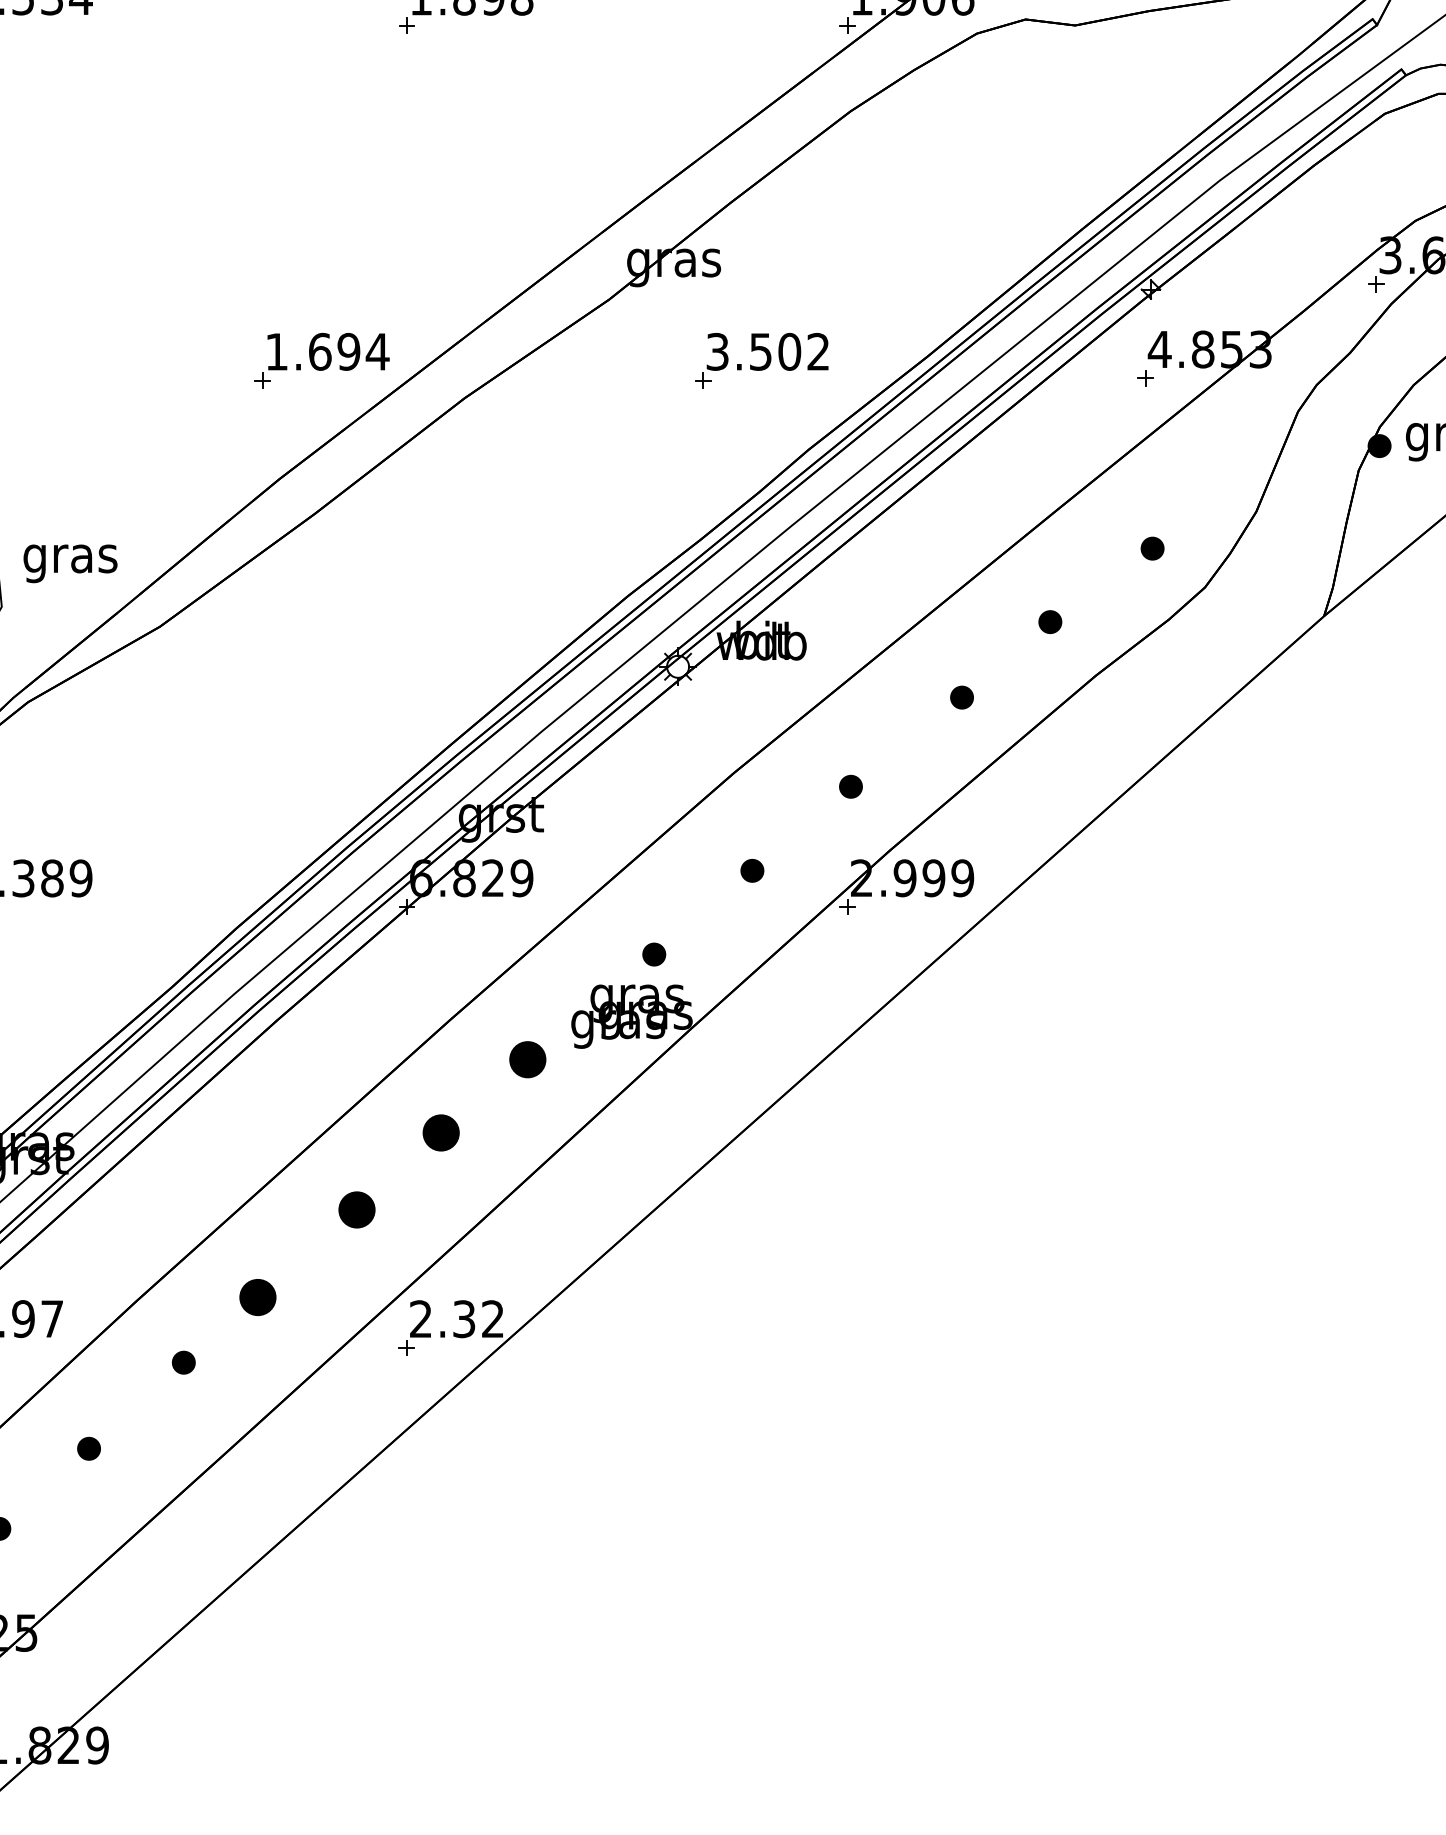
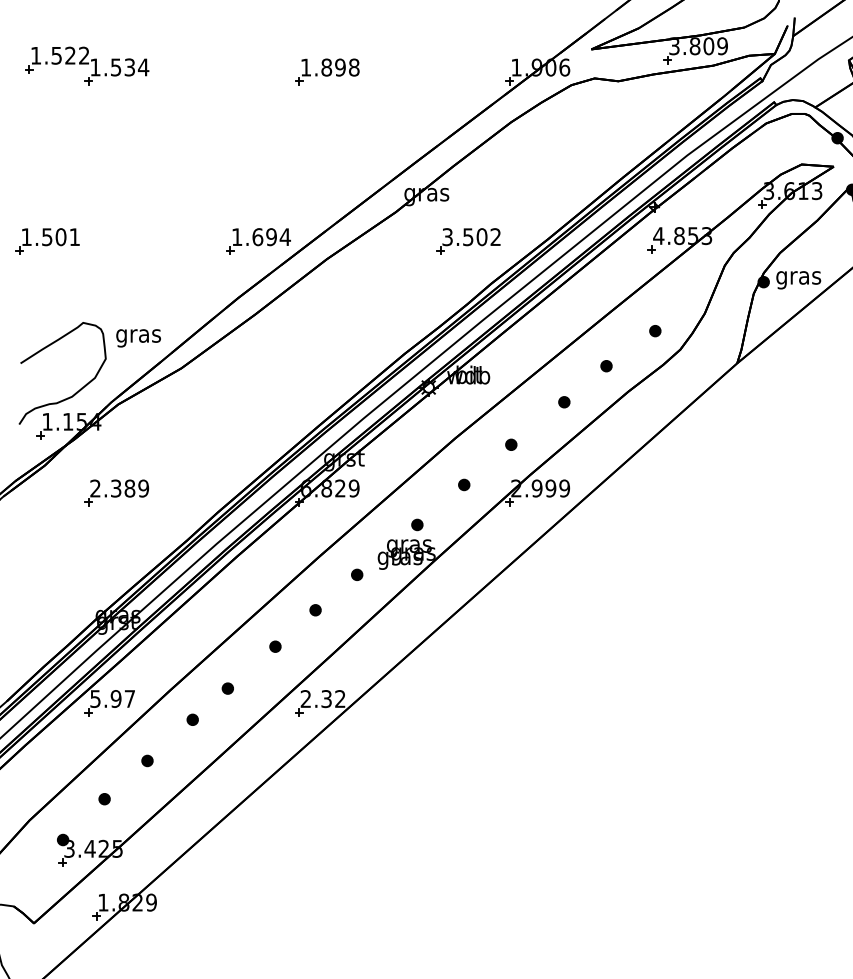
part: (528, 1058) -> (357, 574), size x0.62
part: (440, 1133) -> (315, 610), size x0.62
part: (357, 1209) -> (275, 646), size x0.62
part: (256, 1297) -> (227, 688), size x0.62

